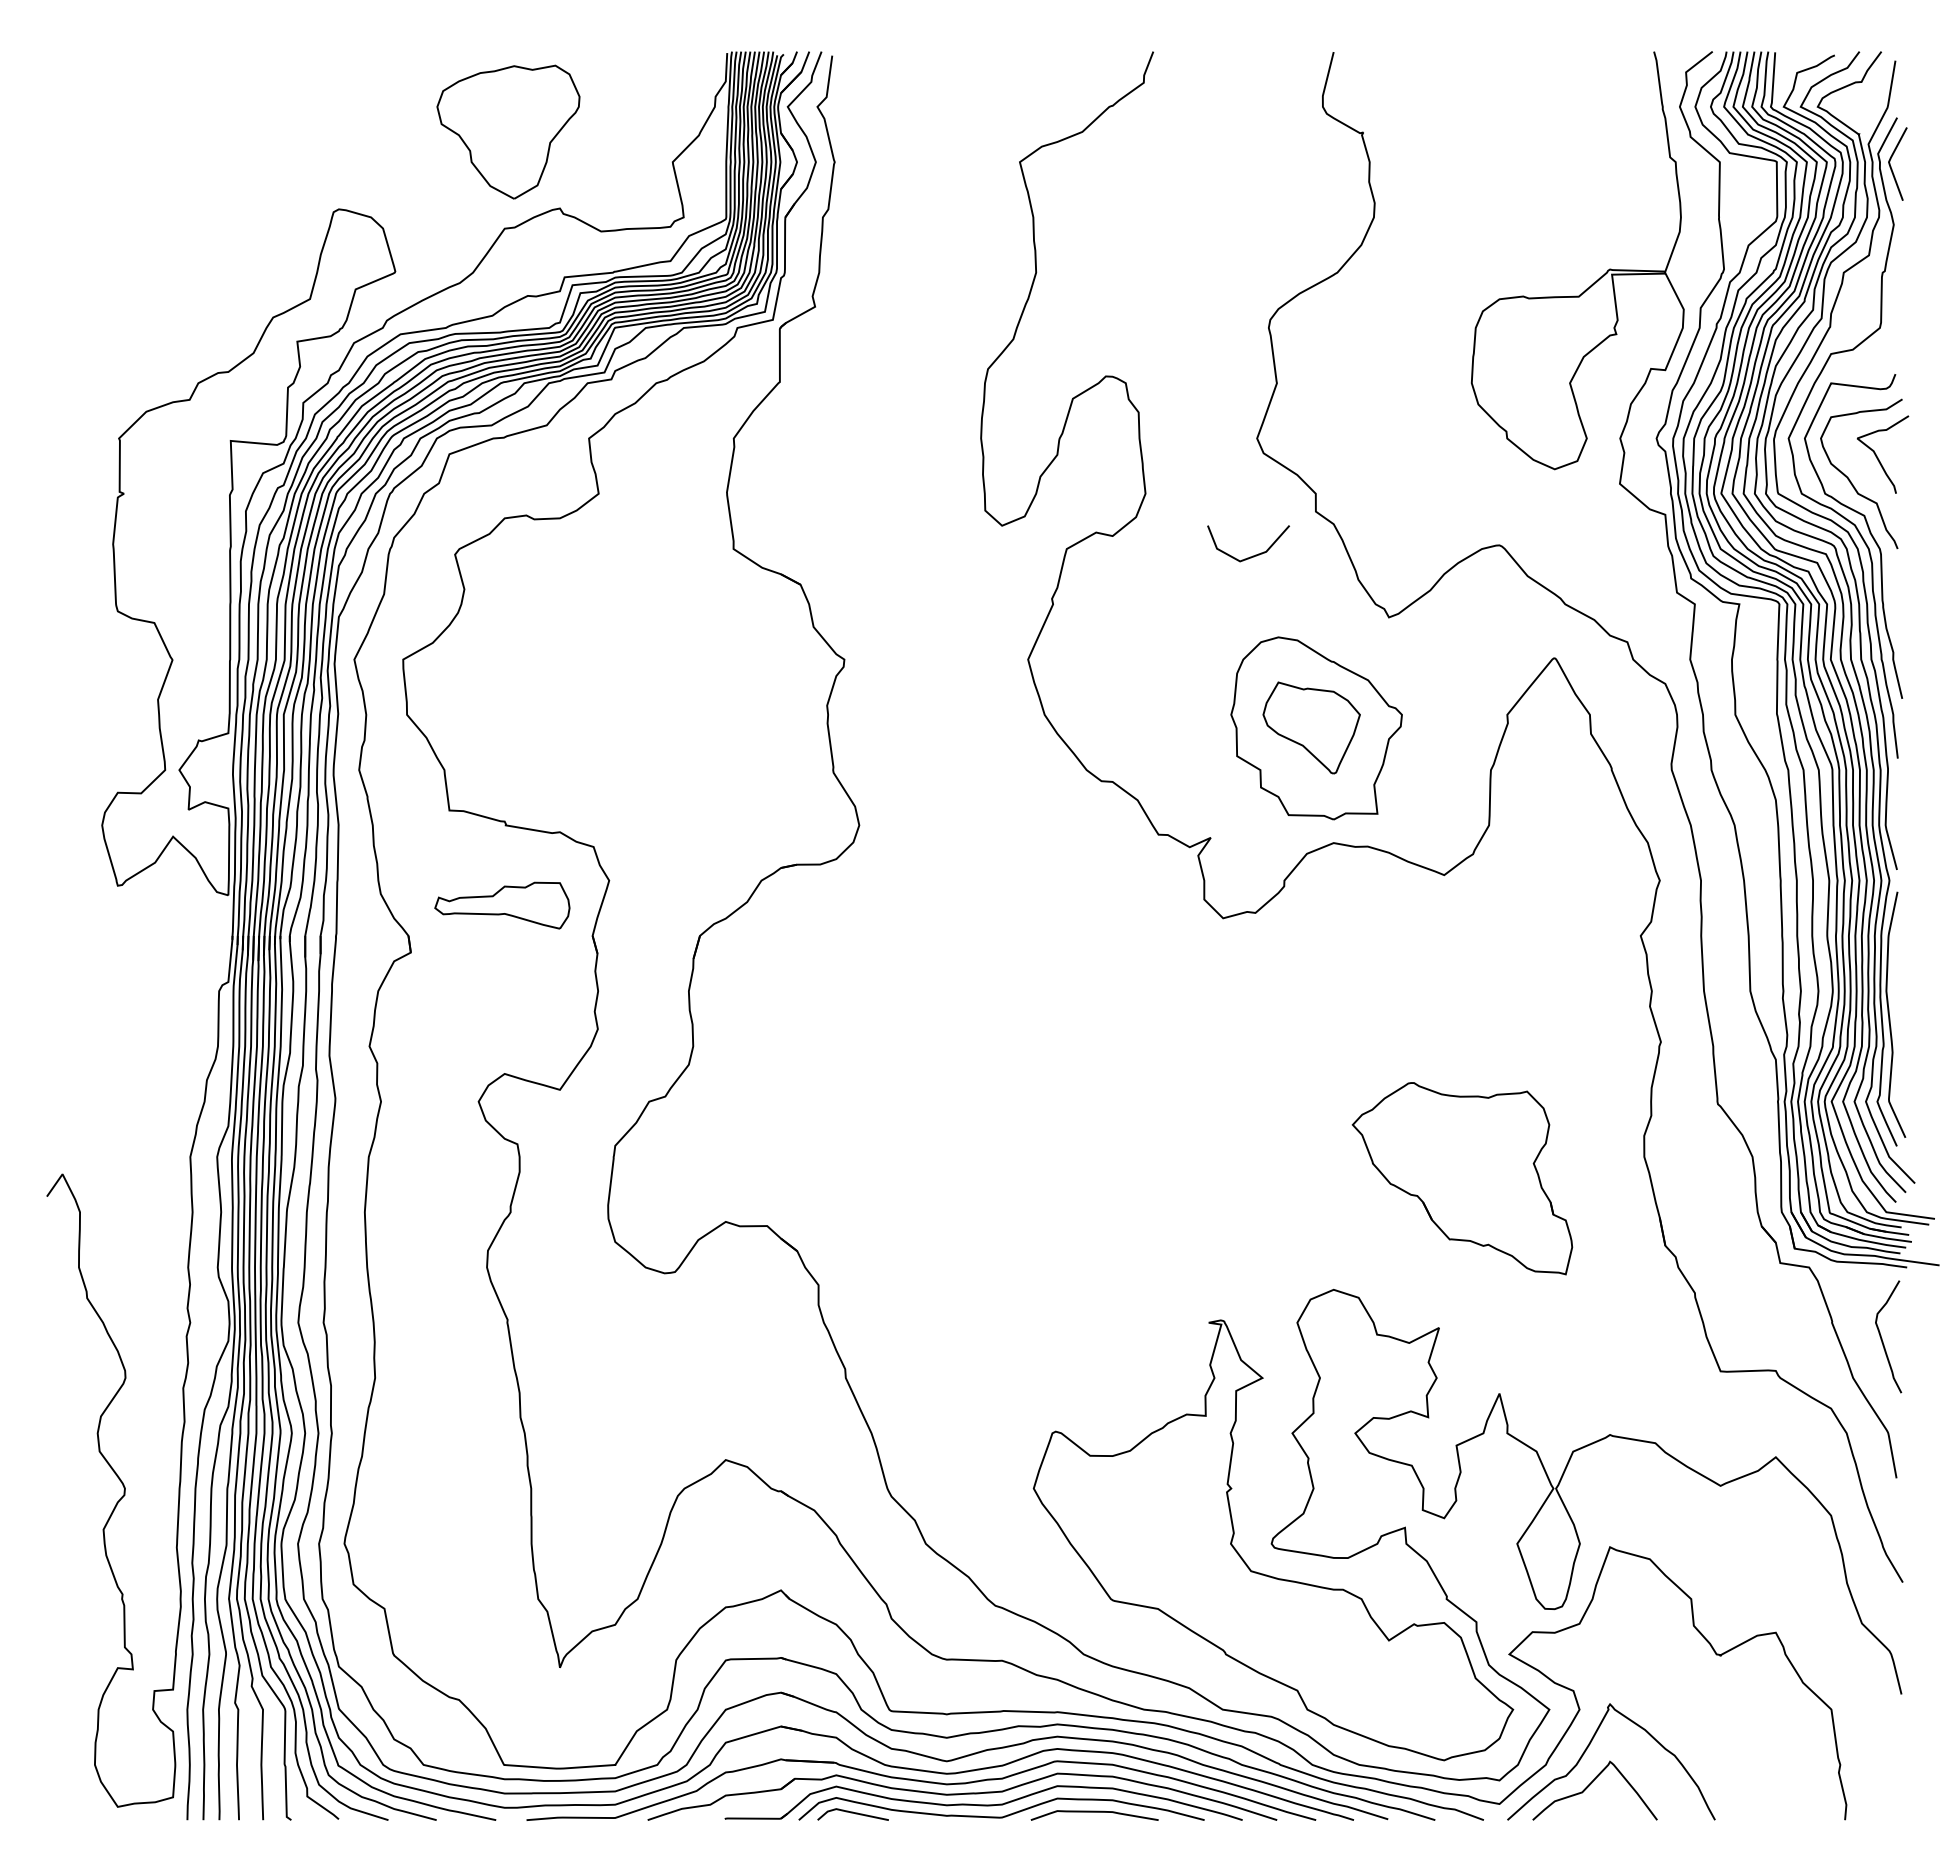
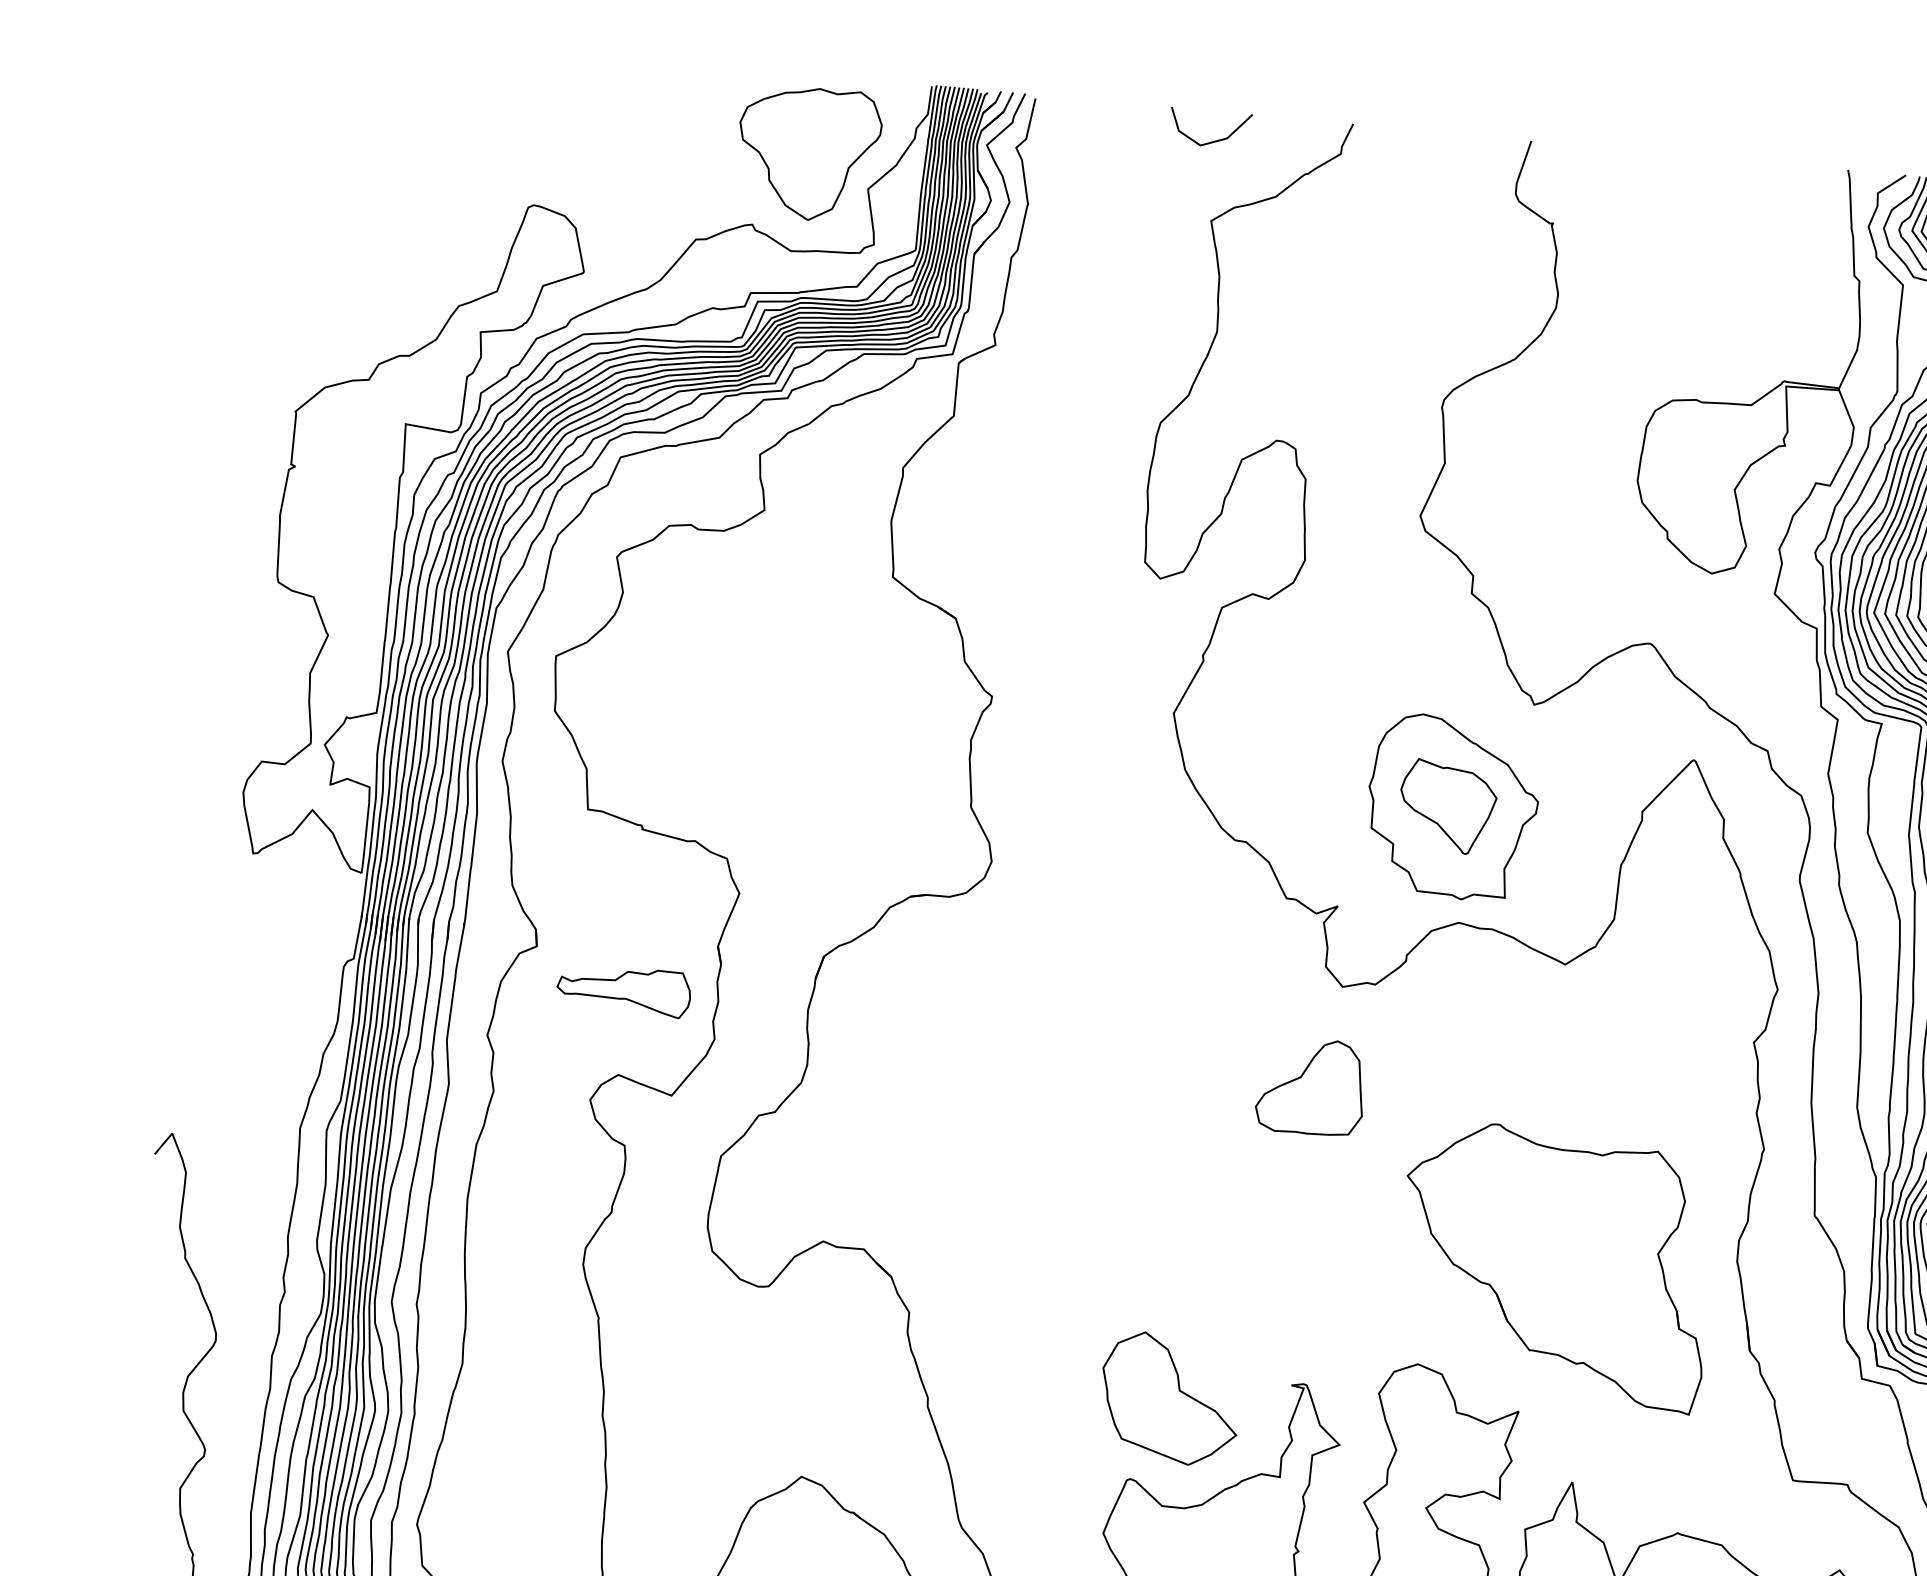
part: (508, 131) -> (808, 153), moved
line: (1252, 555) -> (1213, 140), moved
part: (502, 905) -> (624, 990), moved
part: (1200, 1020) -> (1311, 1085), added
part: (1462, 1178) -> (1555, 1266), size x1.43
part: (1087, 1347) -> (1169, 1398), added

